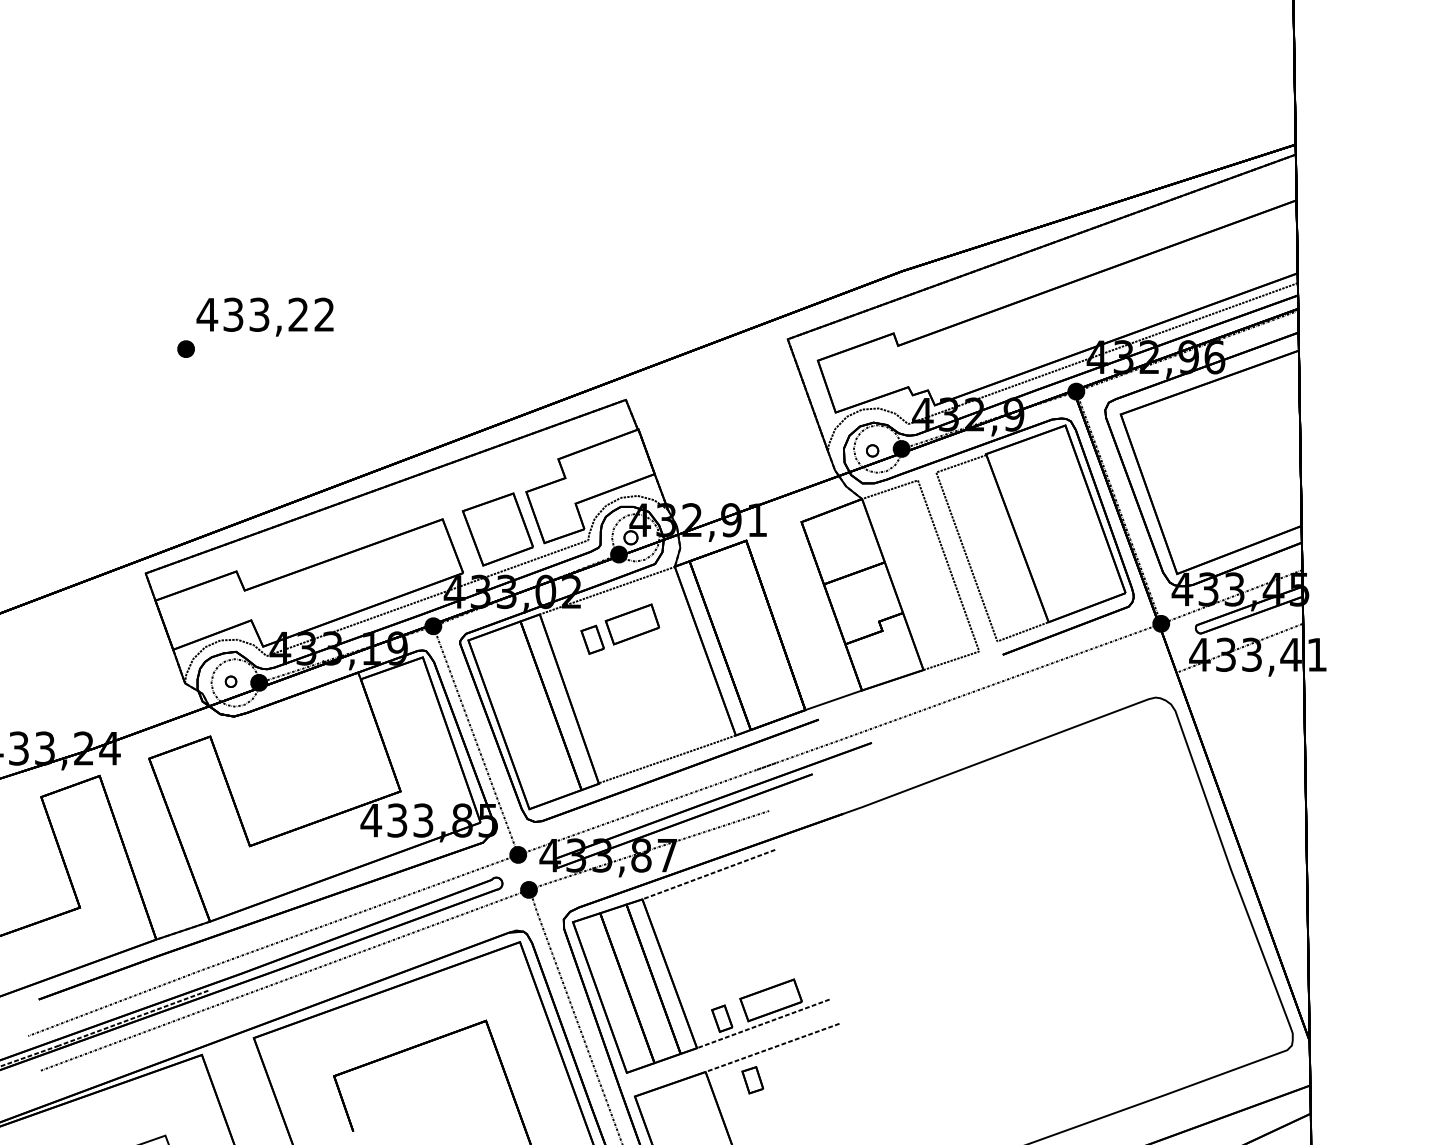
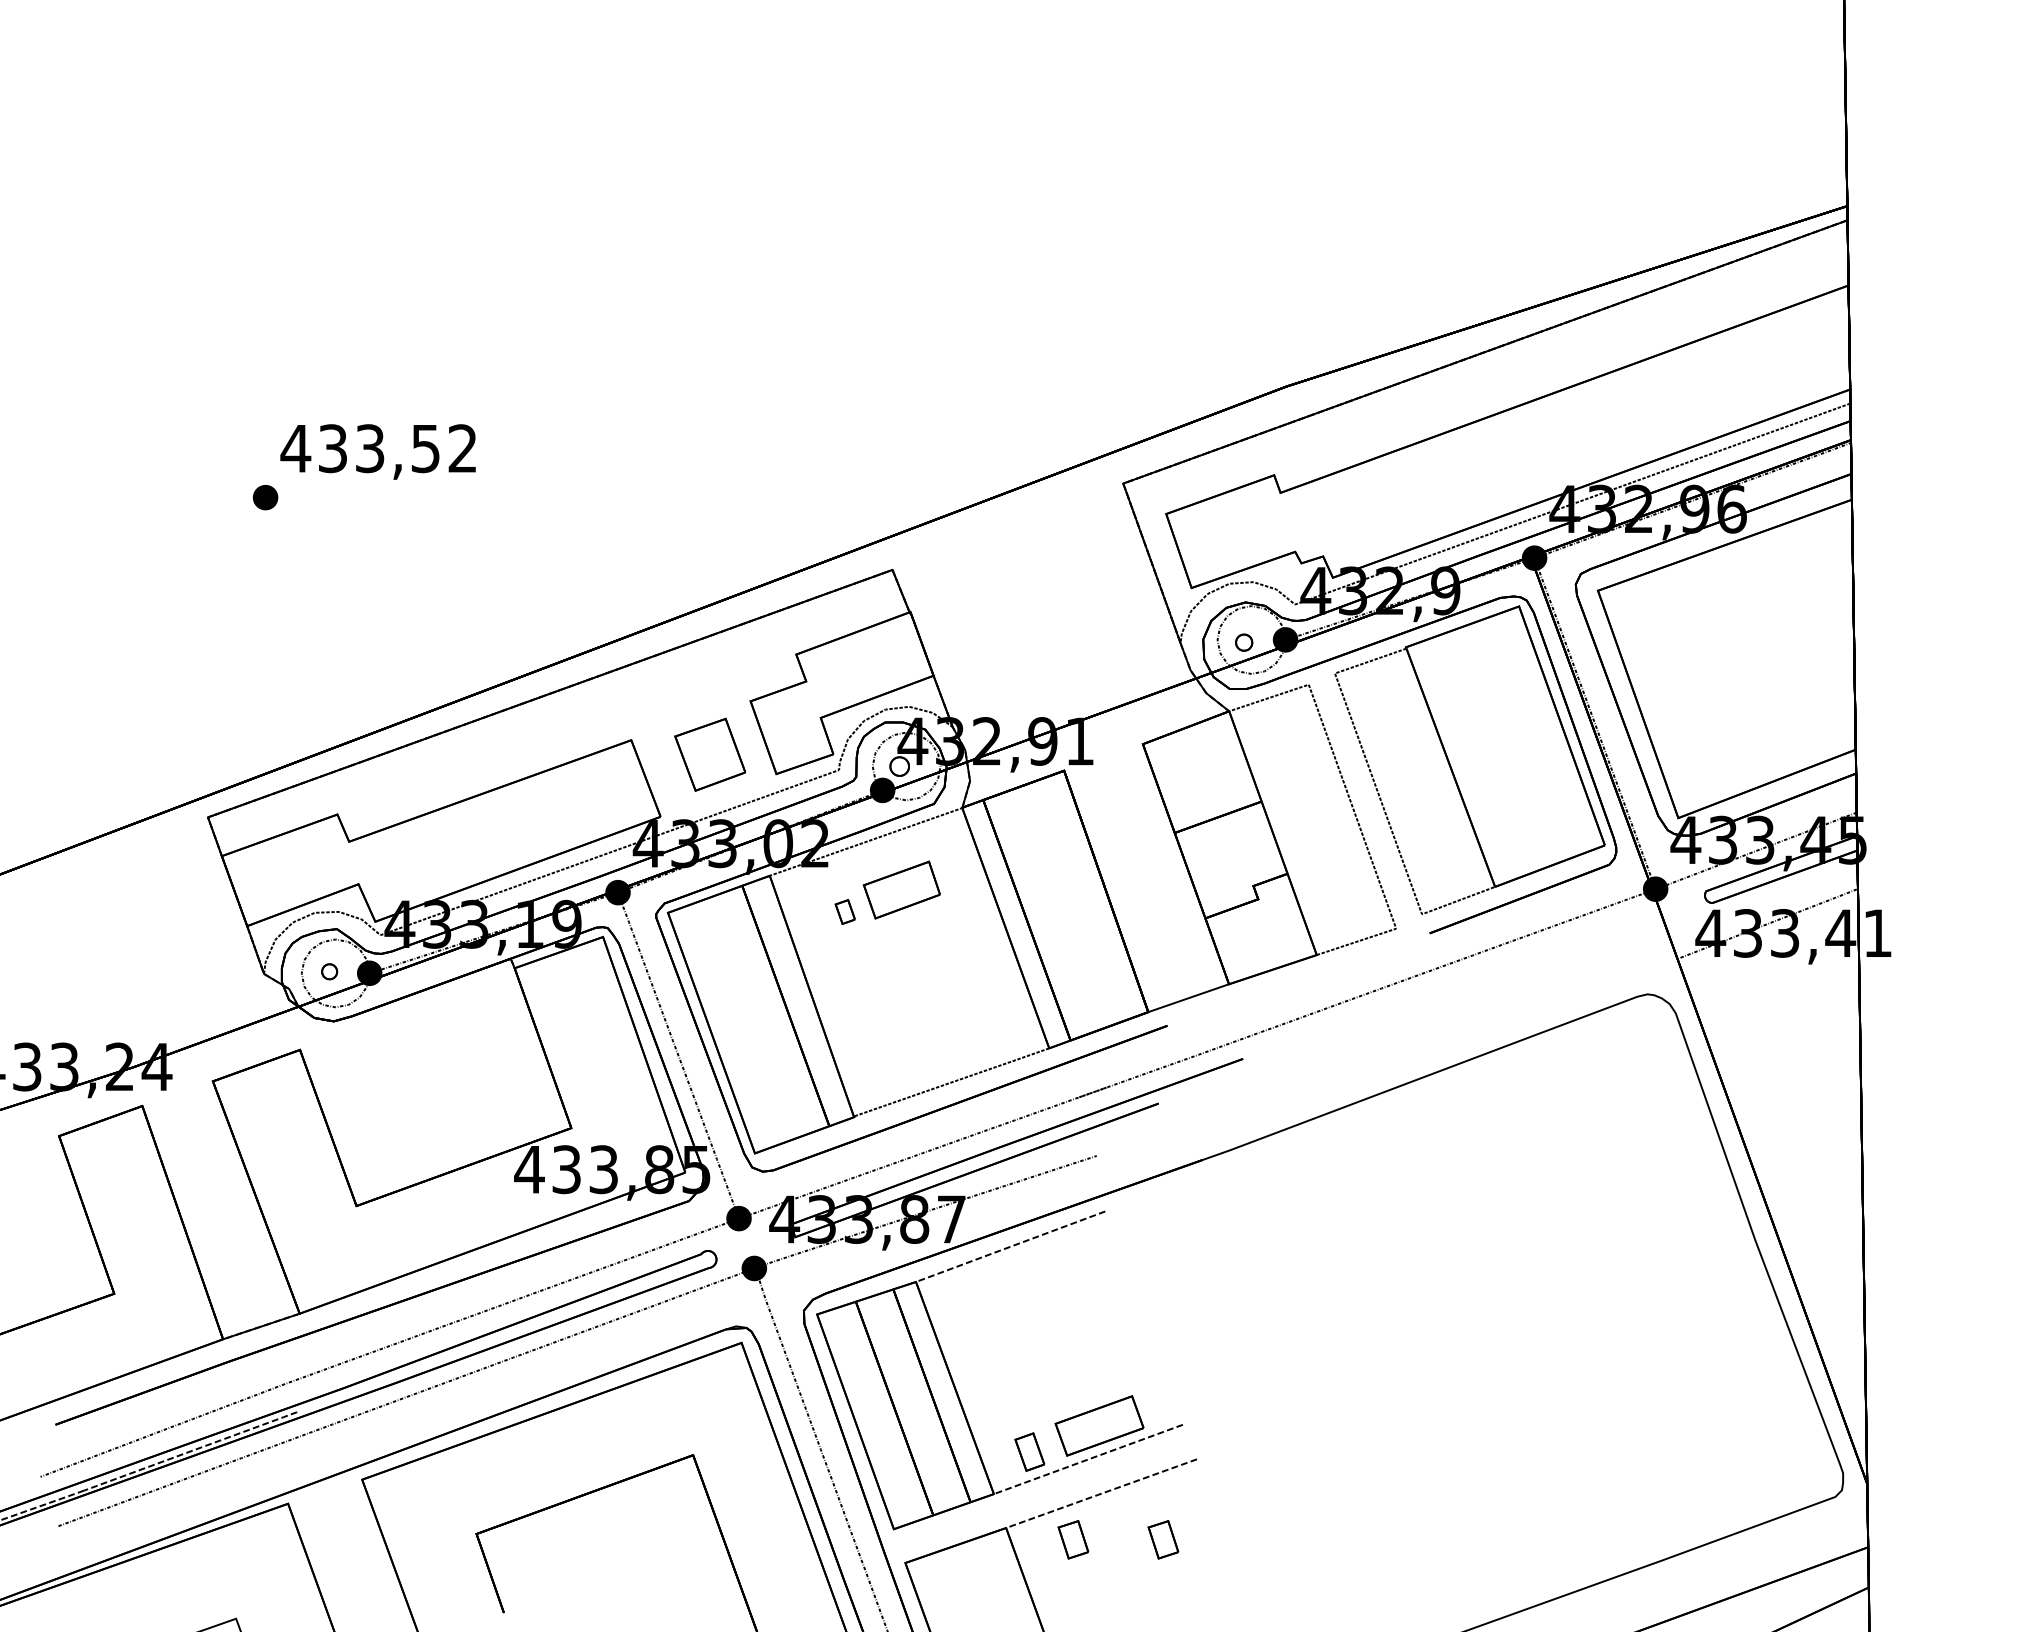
text: (298, 314) -> (425, 448), 433,22 -> 433,52
part: (498, 529) -> (710, 754), size x0.7
part: (592, 639) -> (845, 911), size x0.6
part: (816, 1080) -> (1163, 1539), added

